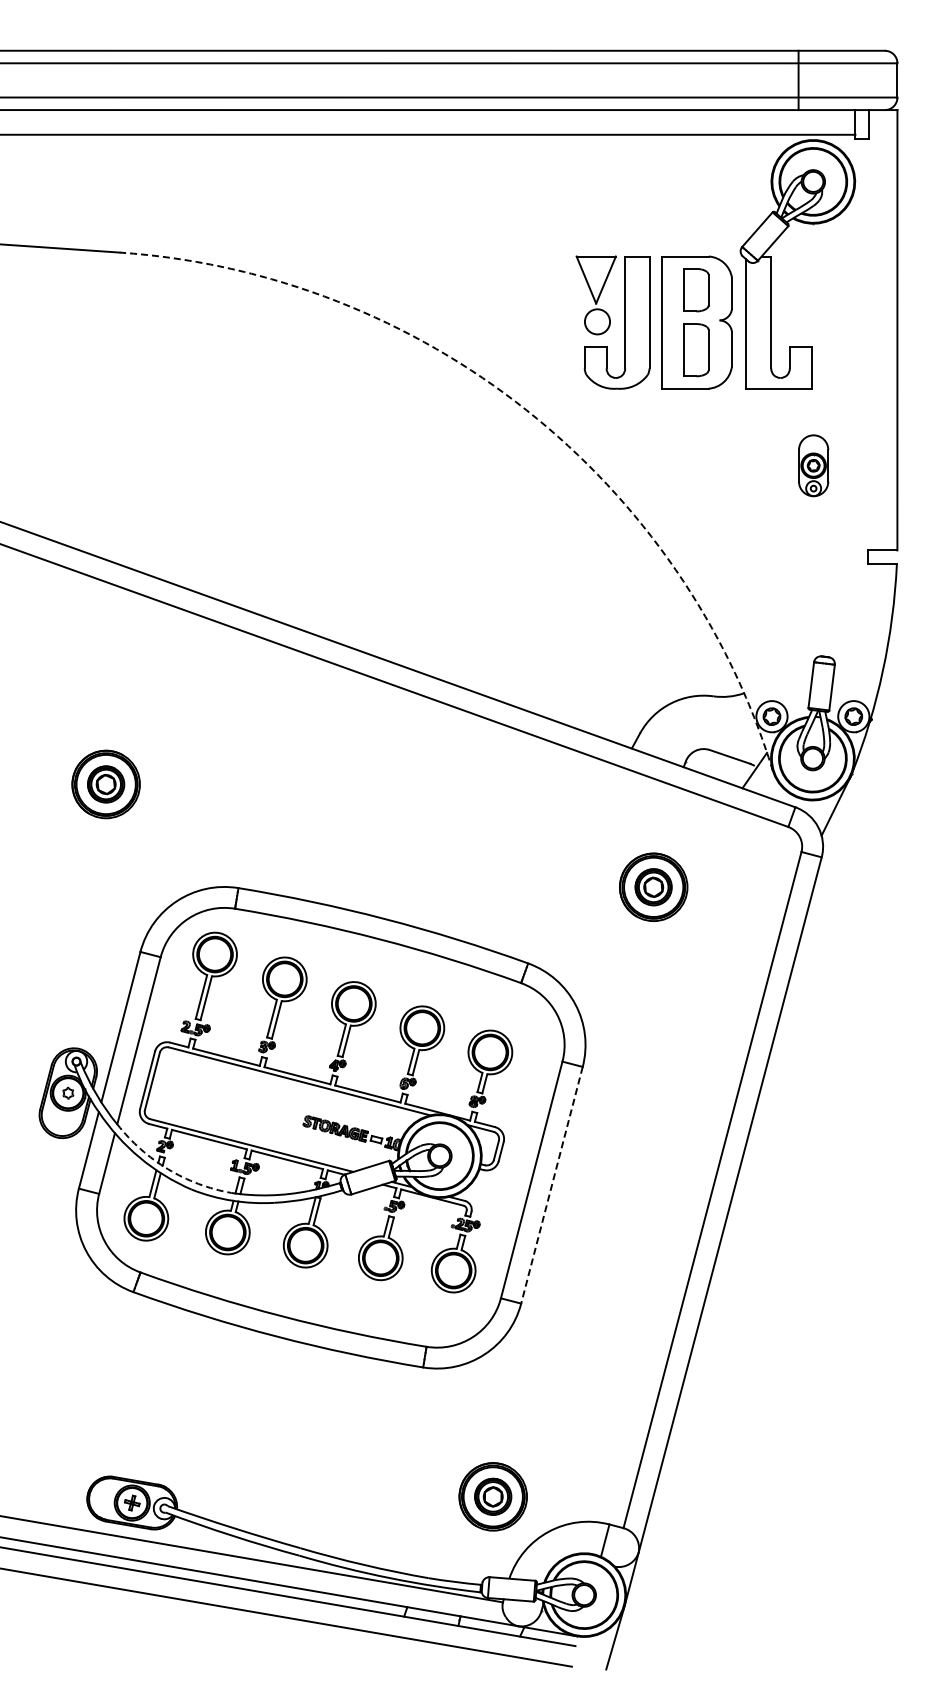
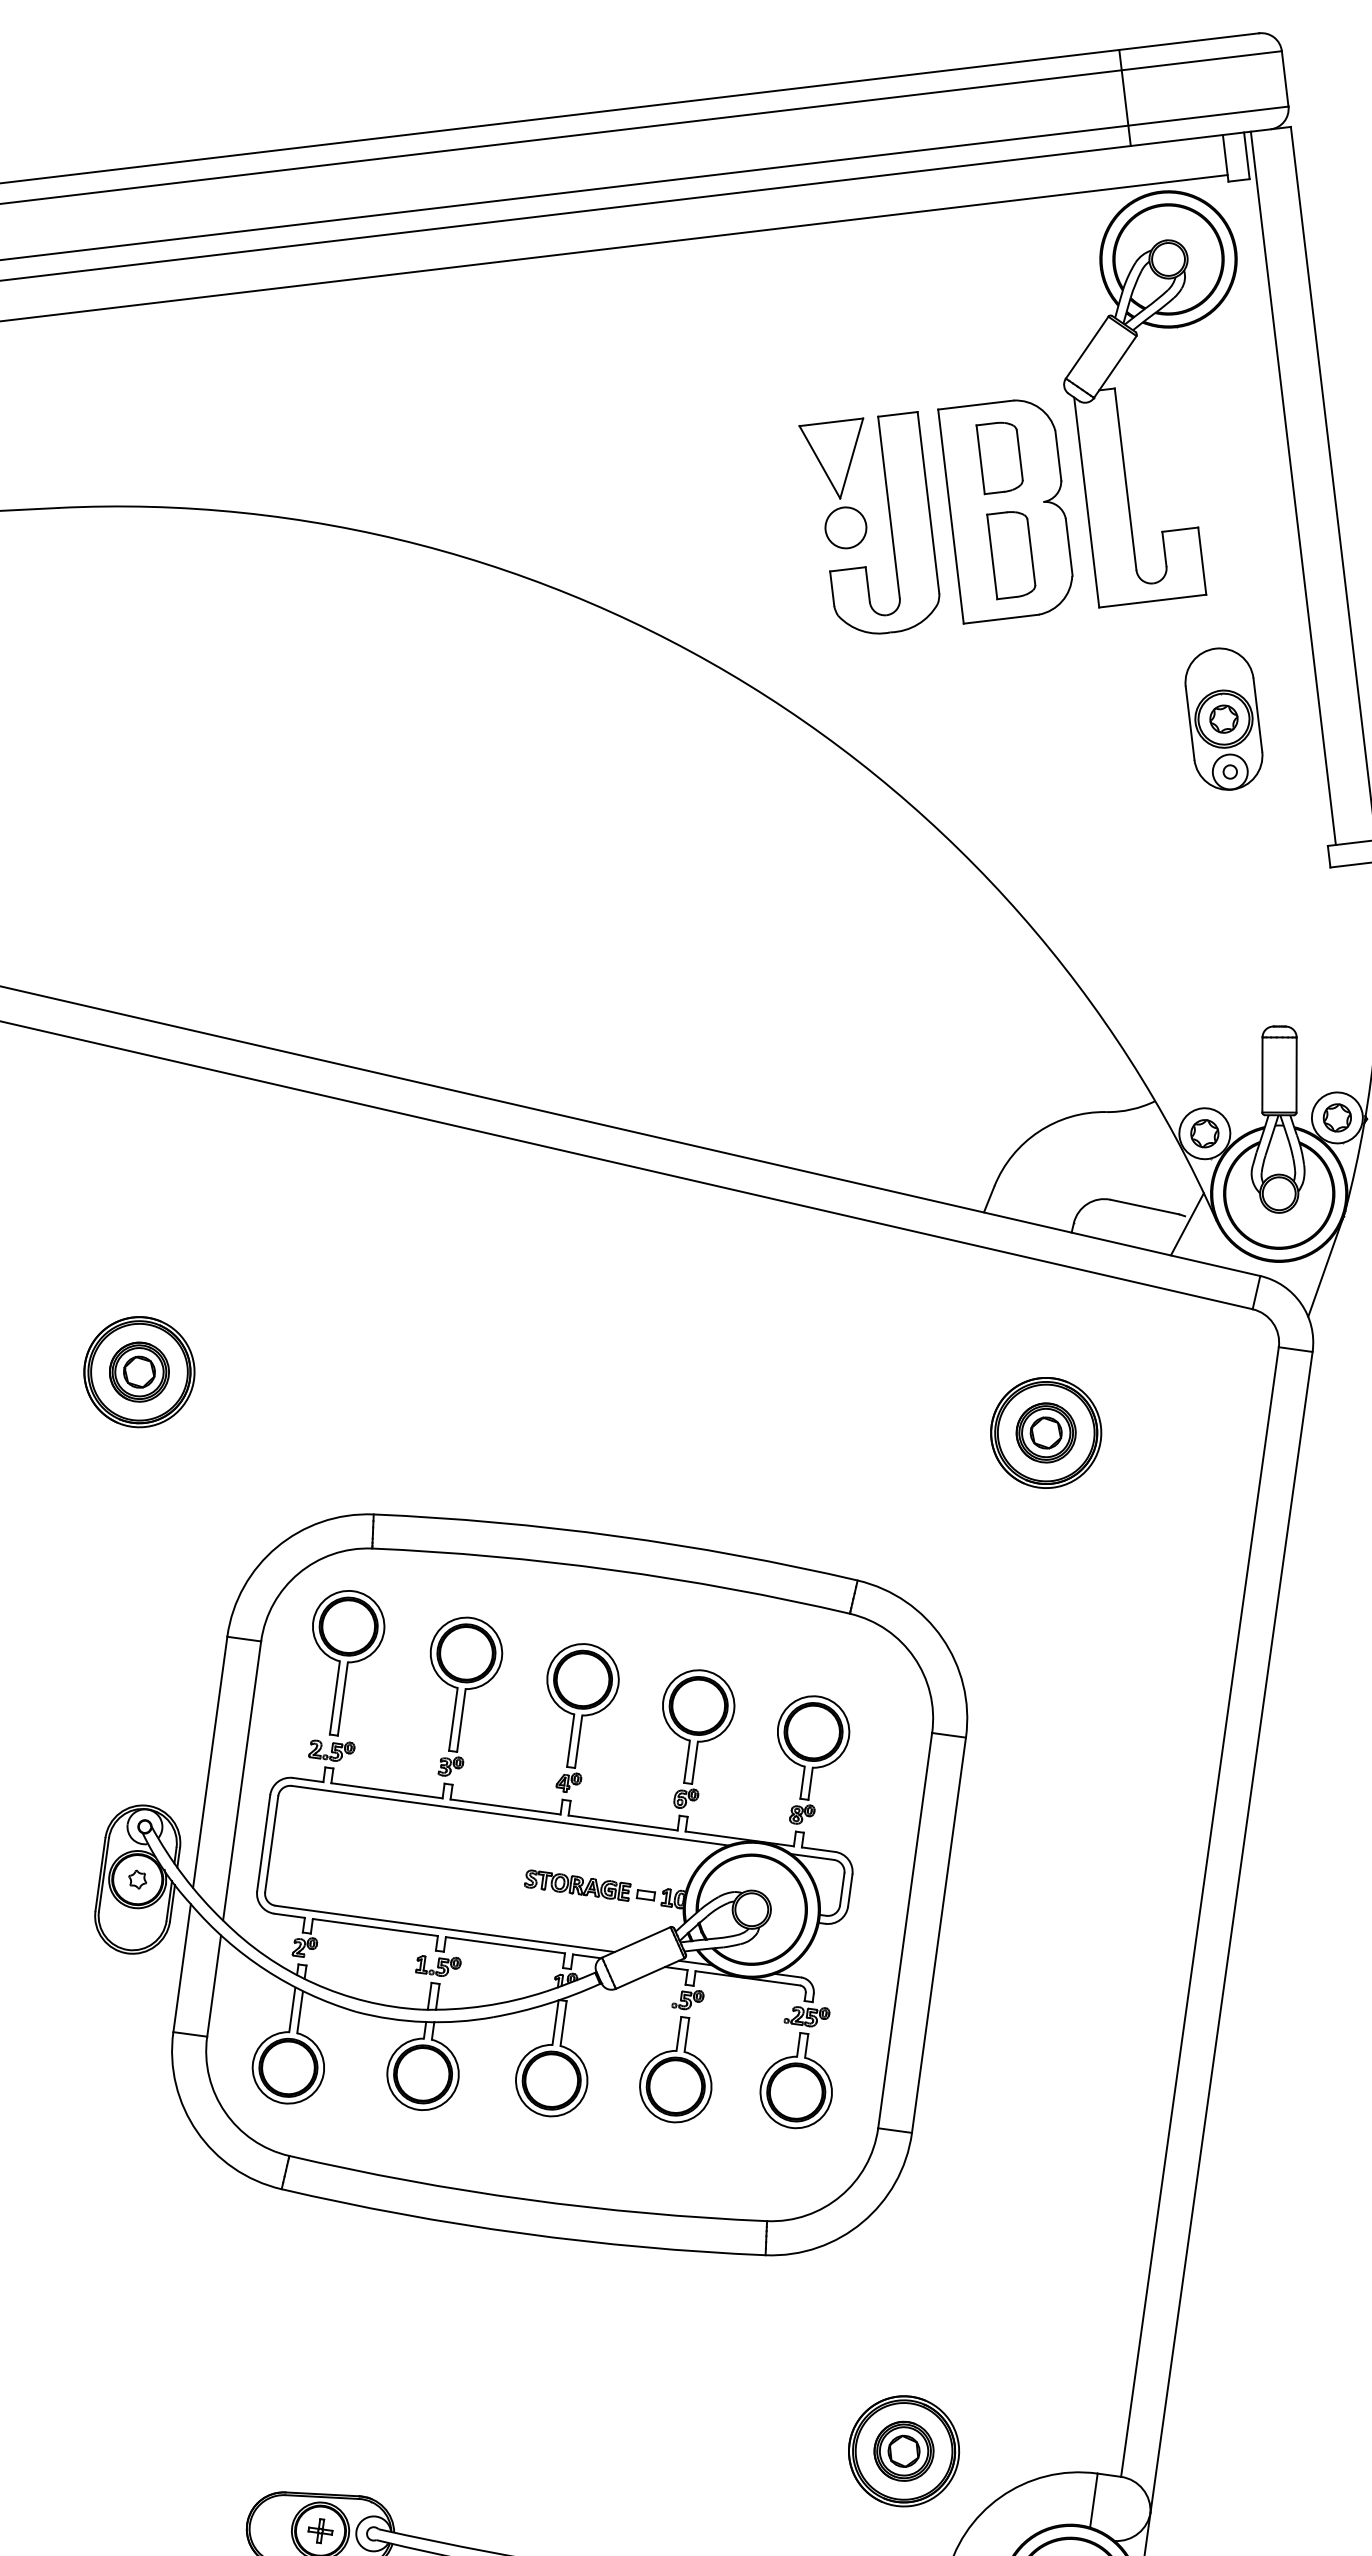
line: (872, 330) -> (1293, 488), added
arc: (526, 410) -> (748, 685), dashed -> solid
part: (813, 465) -> (1223, 718), size x1.43
arc: (168, 1169) -> (314, 1983), dashed -> solid
line: (551, 1185) -> (938, 1935), dashed -> solid

